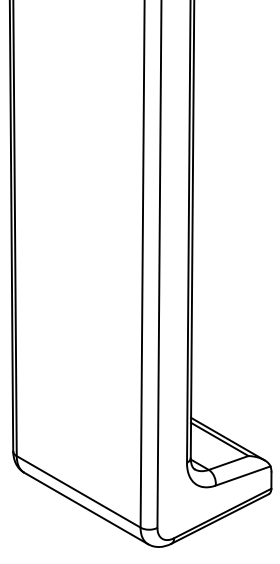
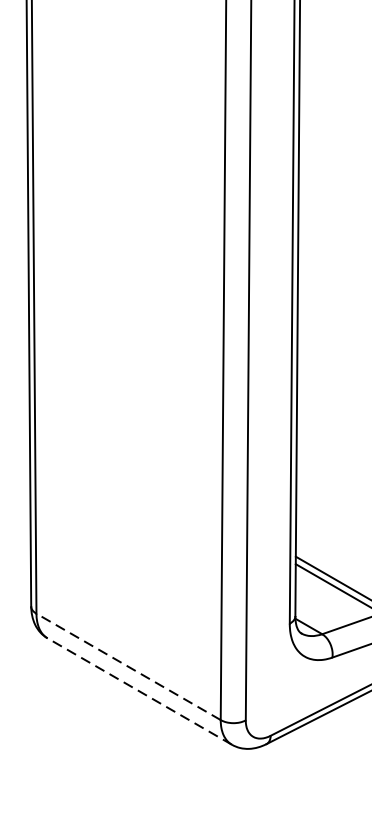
line: (78, 491) -> (128, 666), solid -> dashed
line: (86, 508) -> (140, 691), solid -> dashed

